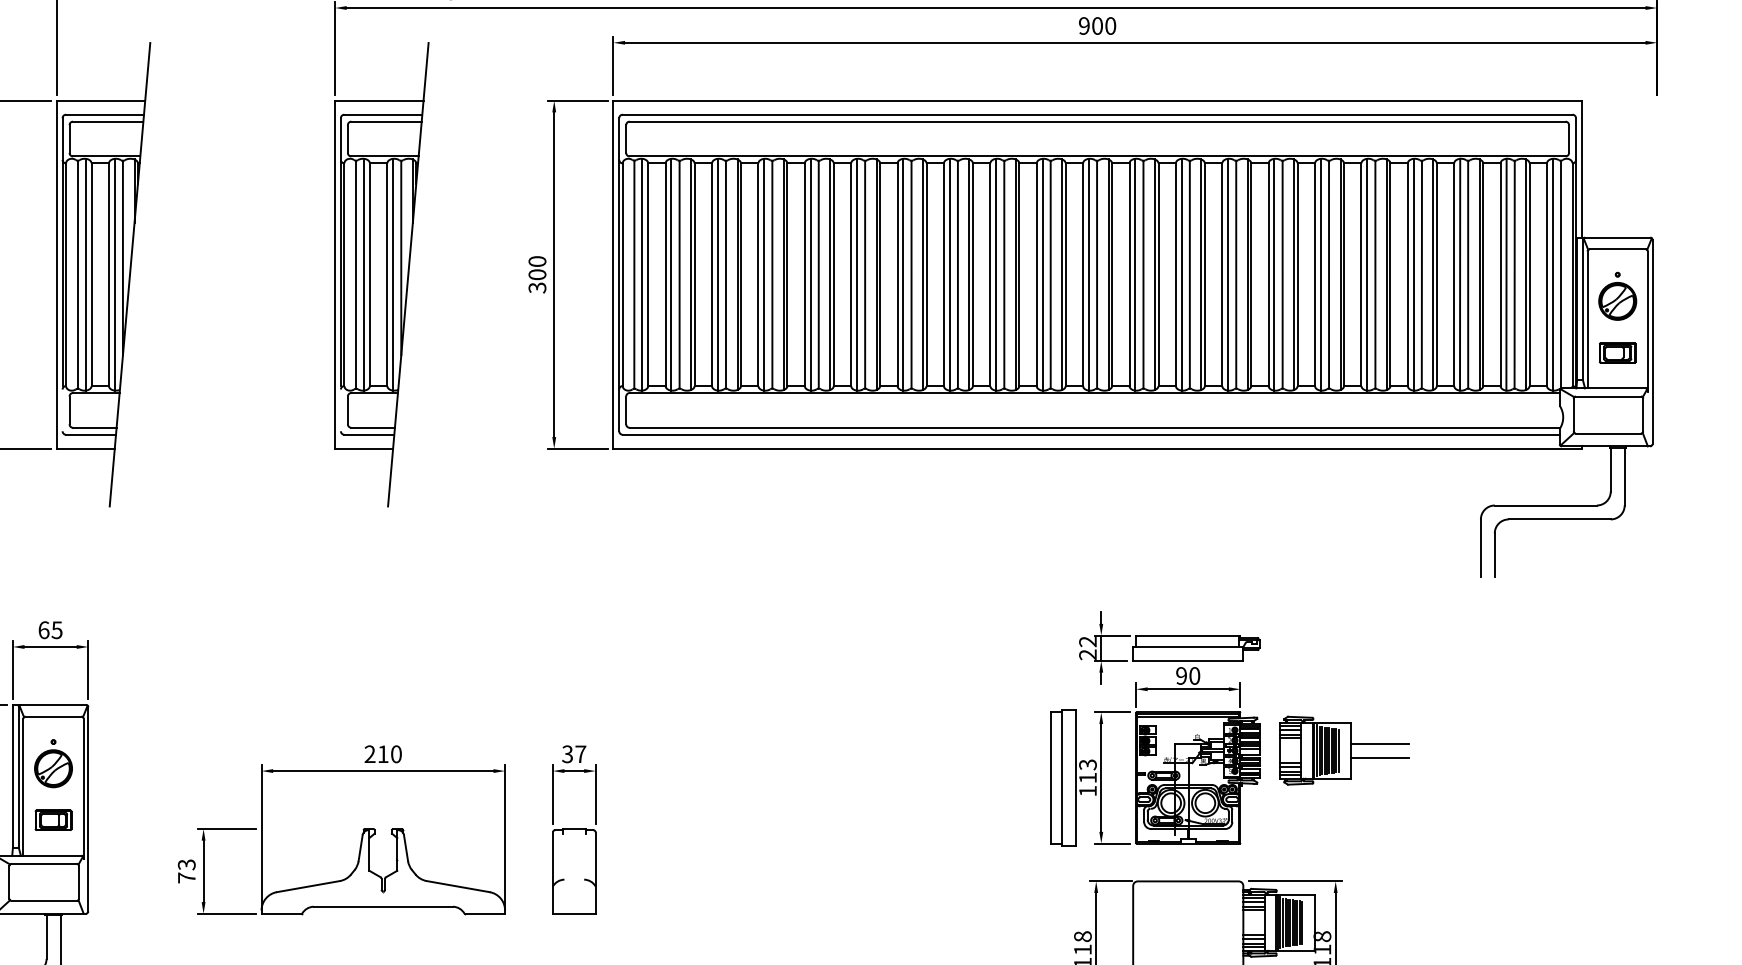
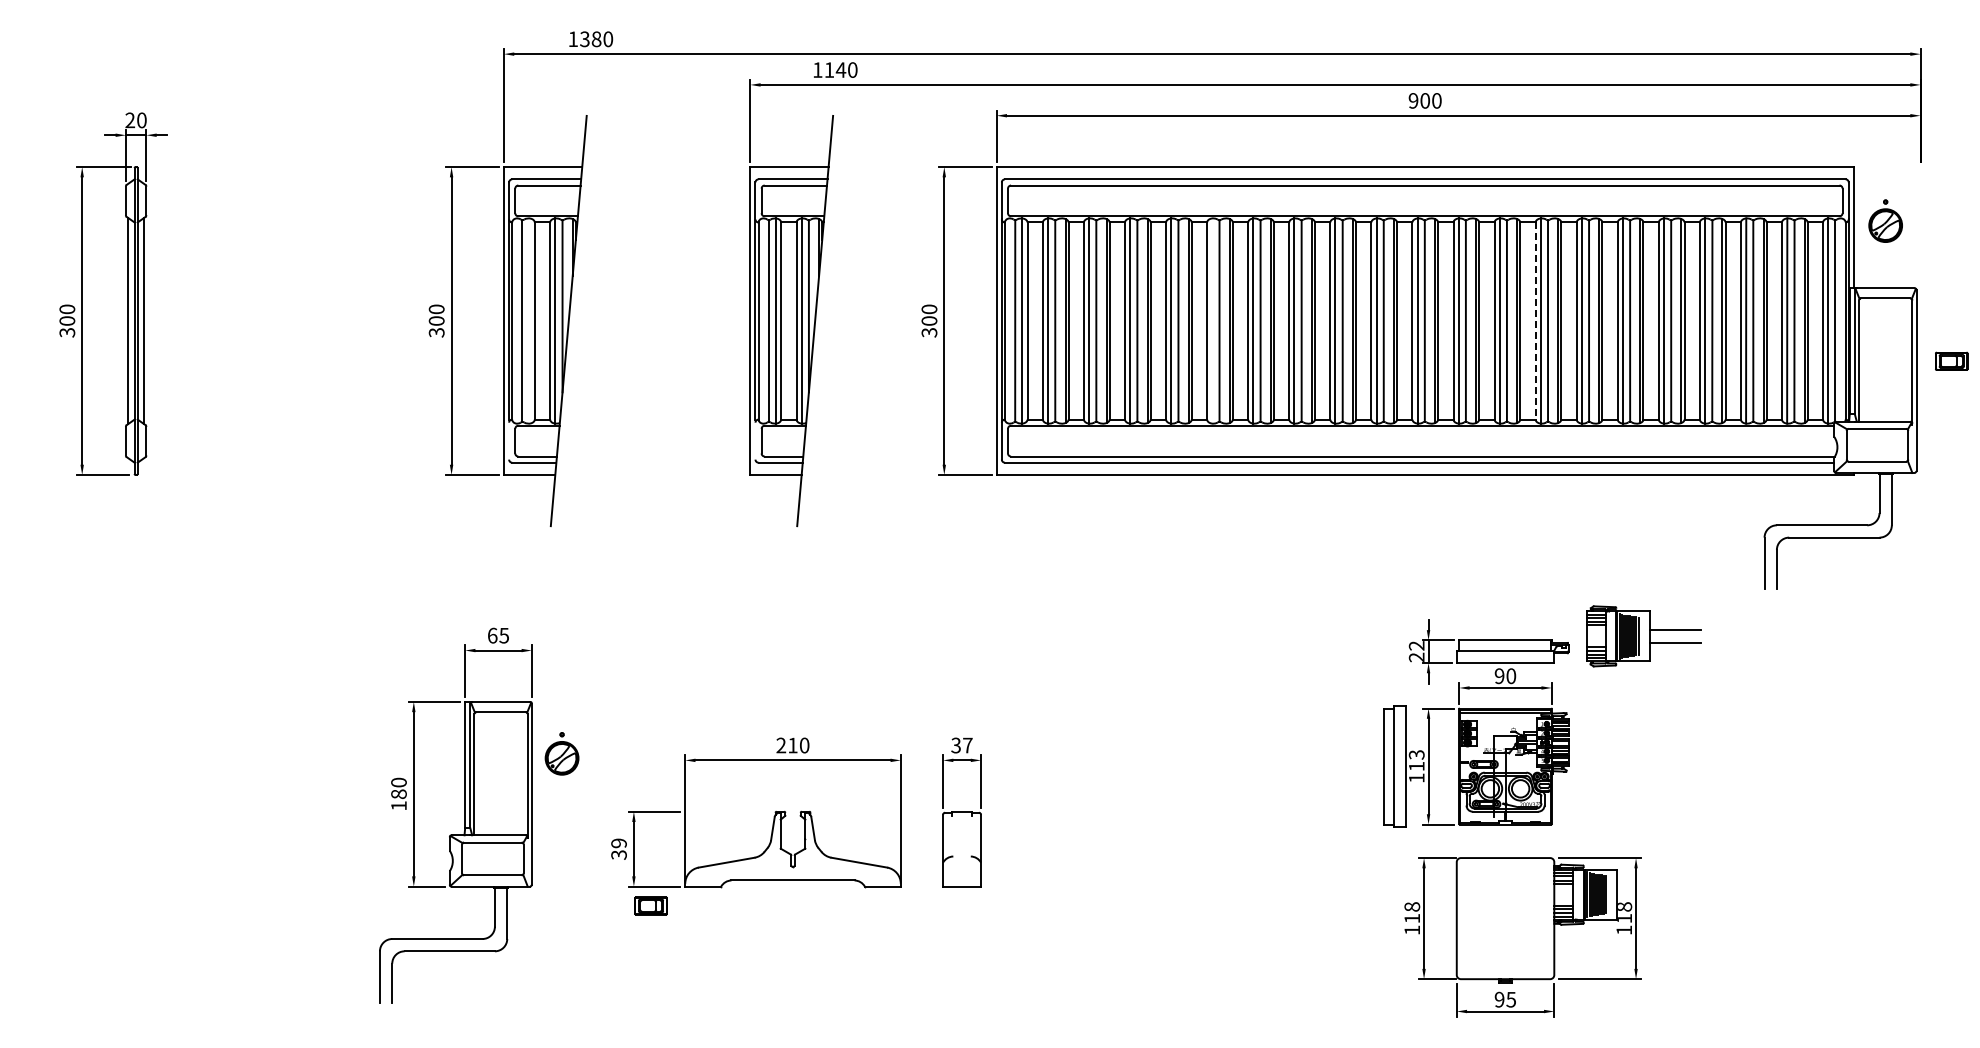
line: (85, 274) -> (529, 320), removed
line: (857, 274) -> (1212, 320), removed
line: (1222, 275) -> (1535, 321), solid -> dashed
part: (1617, 295) -> (1885, 220), moved
part: (1617, 352) -> (1951, 360), moved
part: (1344, 750) -> (1643, 636), moved
part: (52, 763) -> (561, 753), moved
part: (52, 819) -> (650, 905), moved
text: (186, 870) -> (618, 848), 73 -> 39

